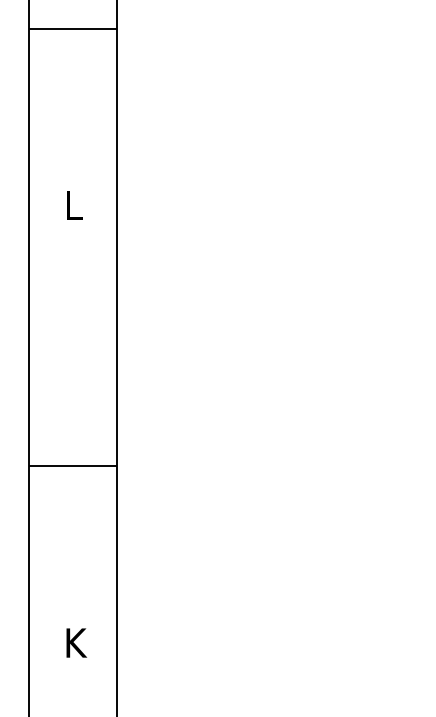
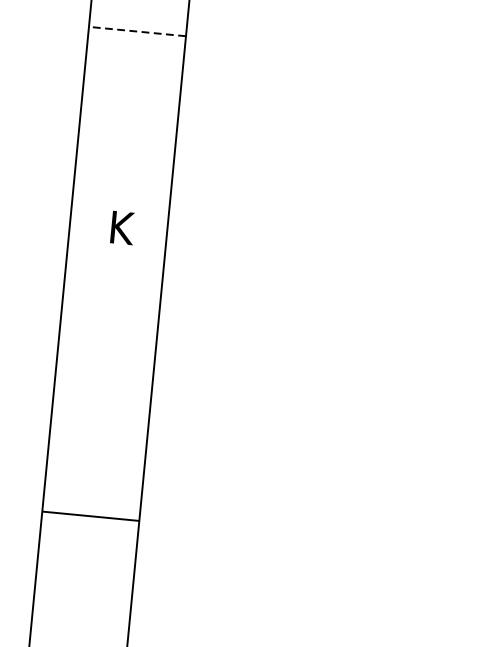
line: (72, 28) -> (136, 31), solid -> dashed
text: (76, 205) -> (122, 227), L -> K

